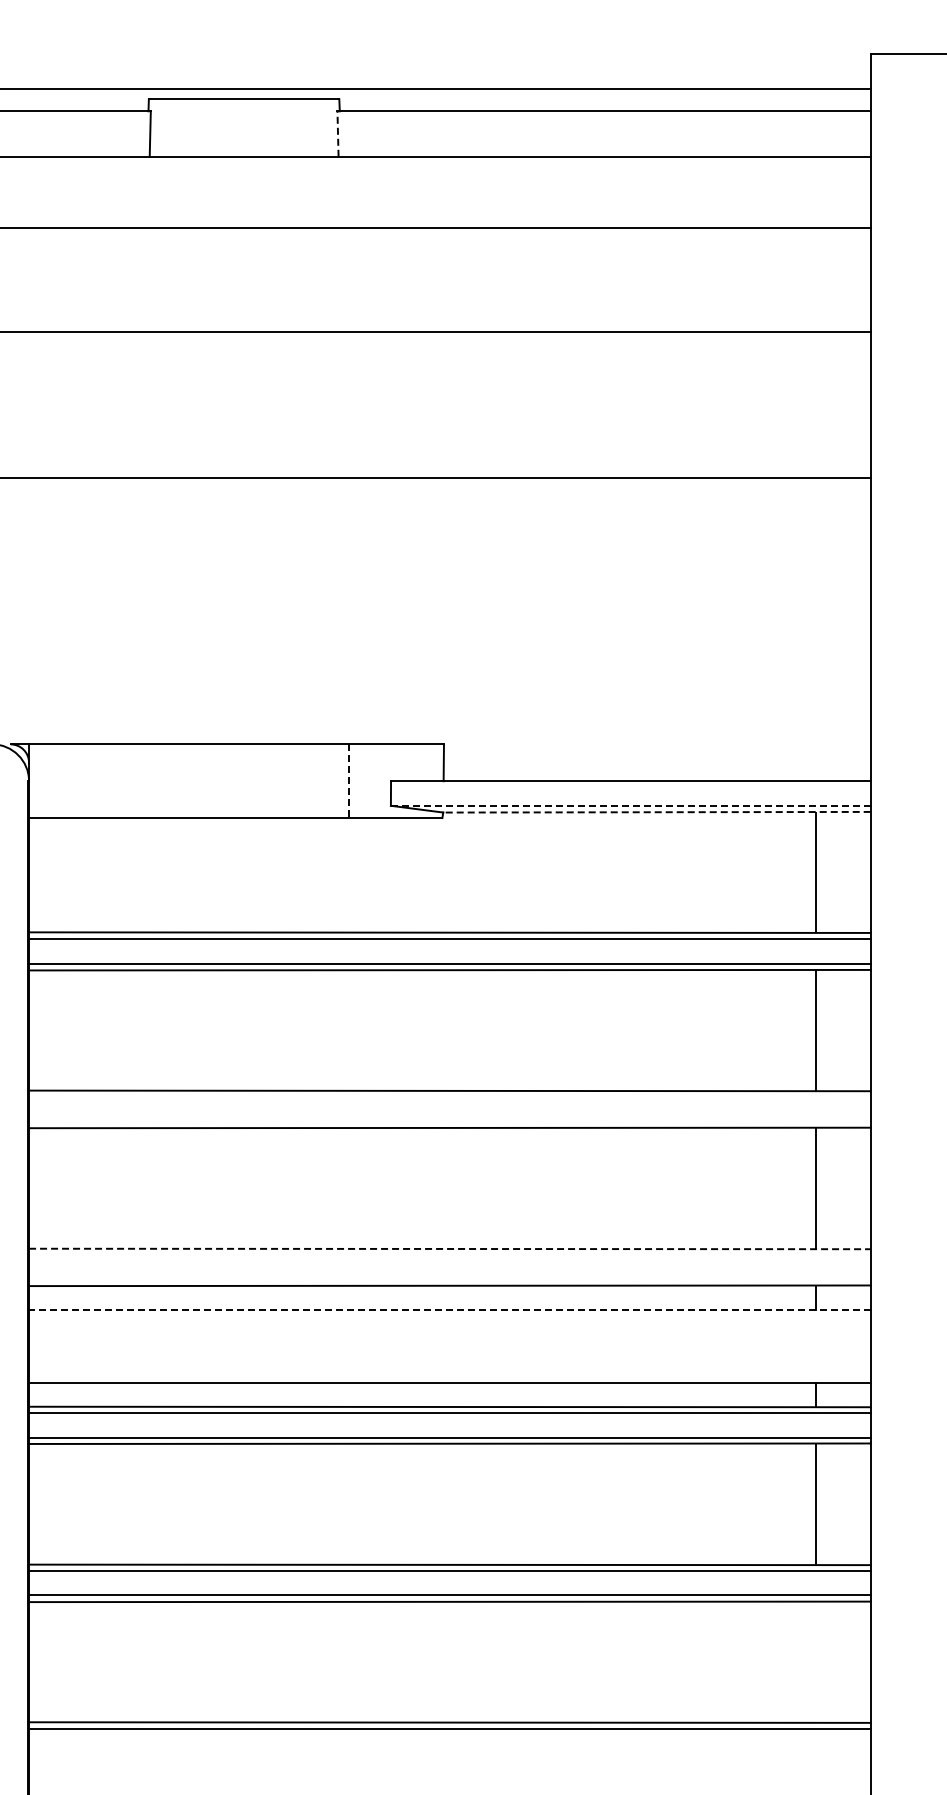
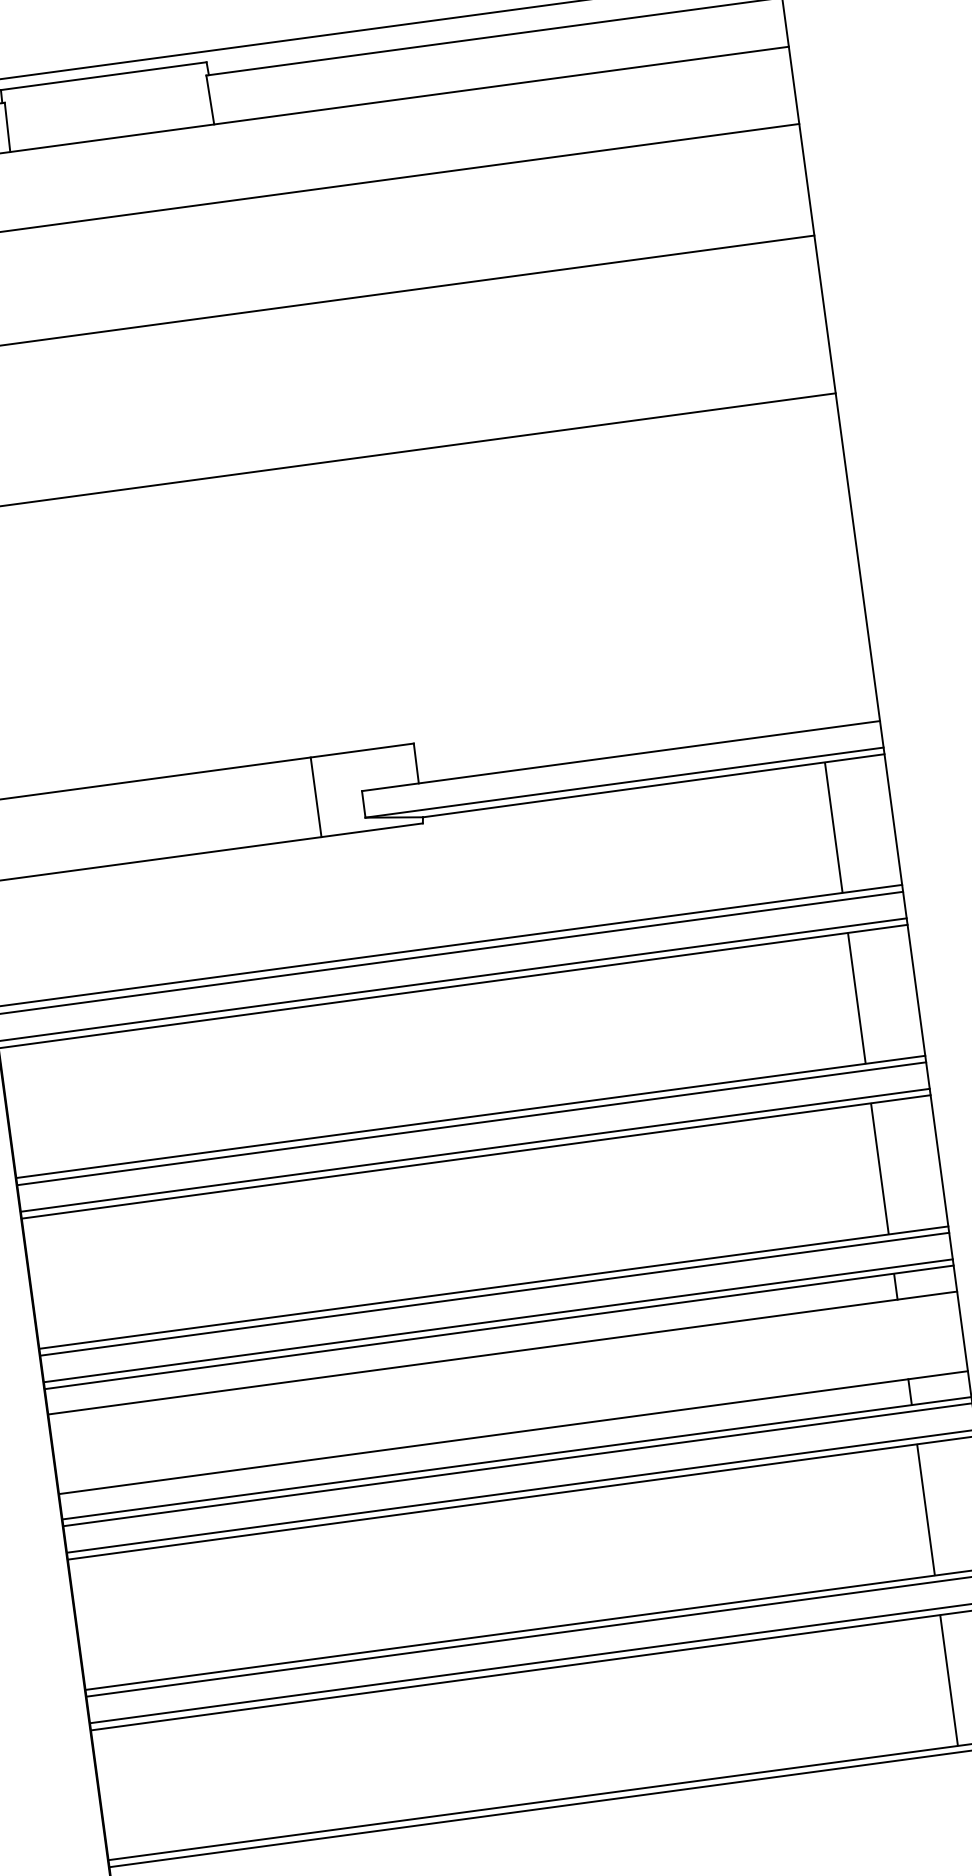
line: (338, 134) -> (210, 100), dashed -> solid
line: (348, 781) -> (316, 797), dashed -> solid
line: (630, 805) -> (624, 782), dashed -> solid
line: (656, 812) -> (653, 786), dashed -> solid
line: (449, 1097) -> (471, 1124), added
line: (449, 1121) -> (474, 1150), added
line: (449, 1248) -> (493, 1287), dashed -> solid
line: (449, 1255) -> (494, 1294), added
line: (449, 1279) -> (497, 1320), added
line: (449, 1309) -> (502, 1353), dashed -> solid
line: (815, 1662) -> (949, 1680), added

